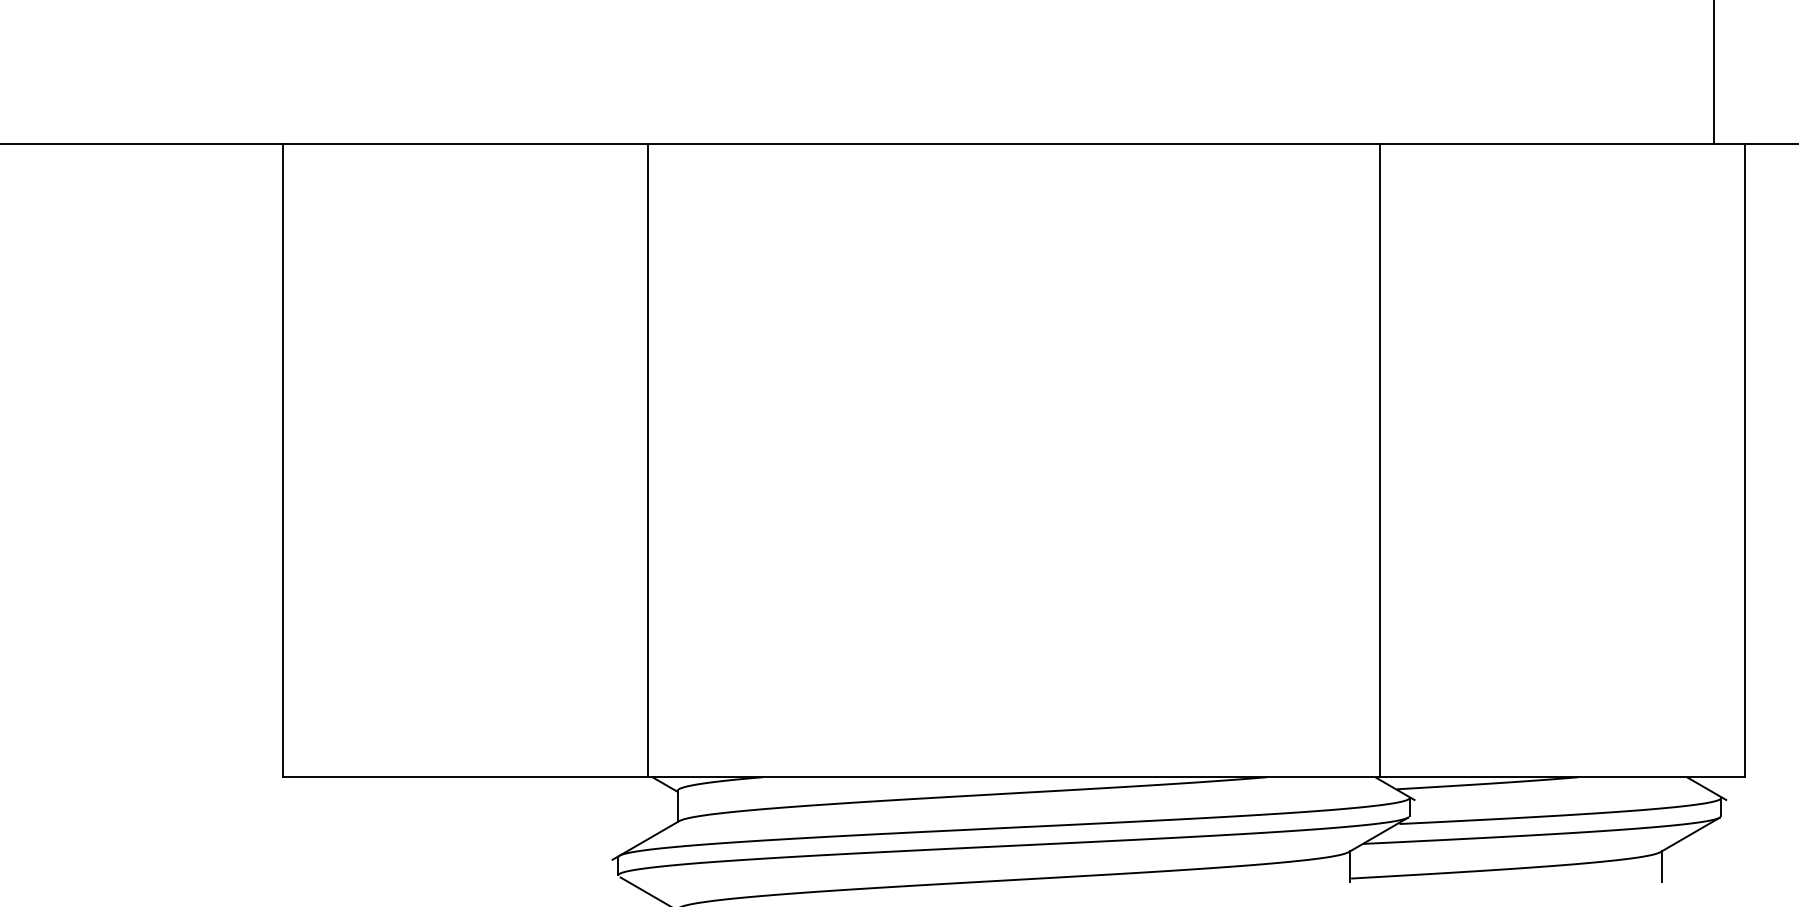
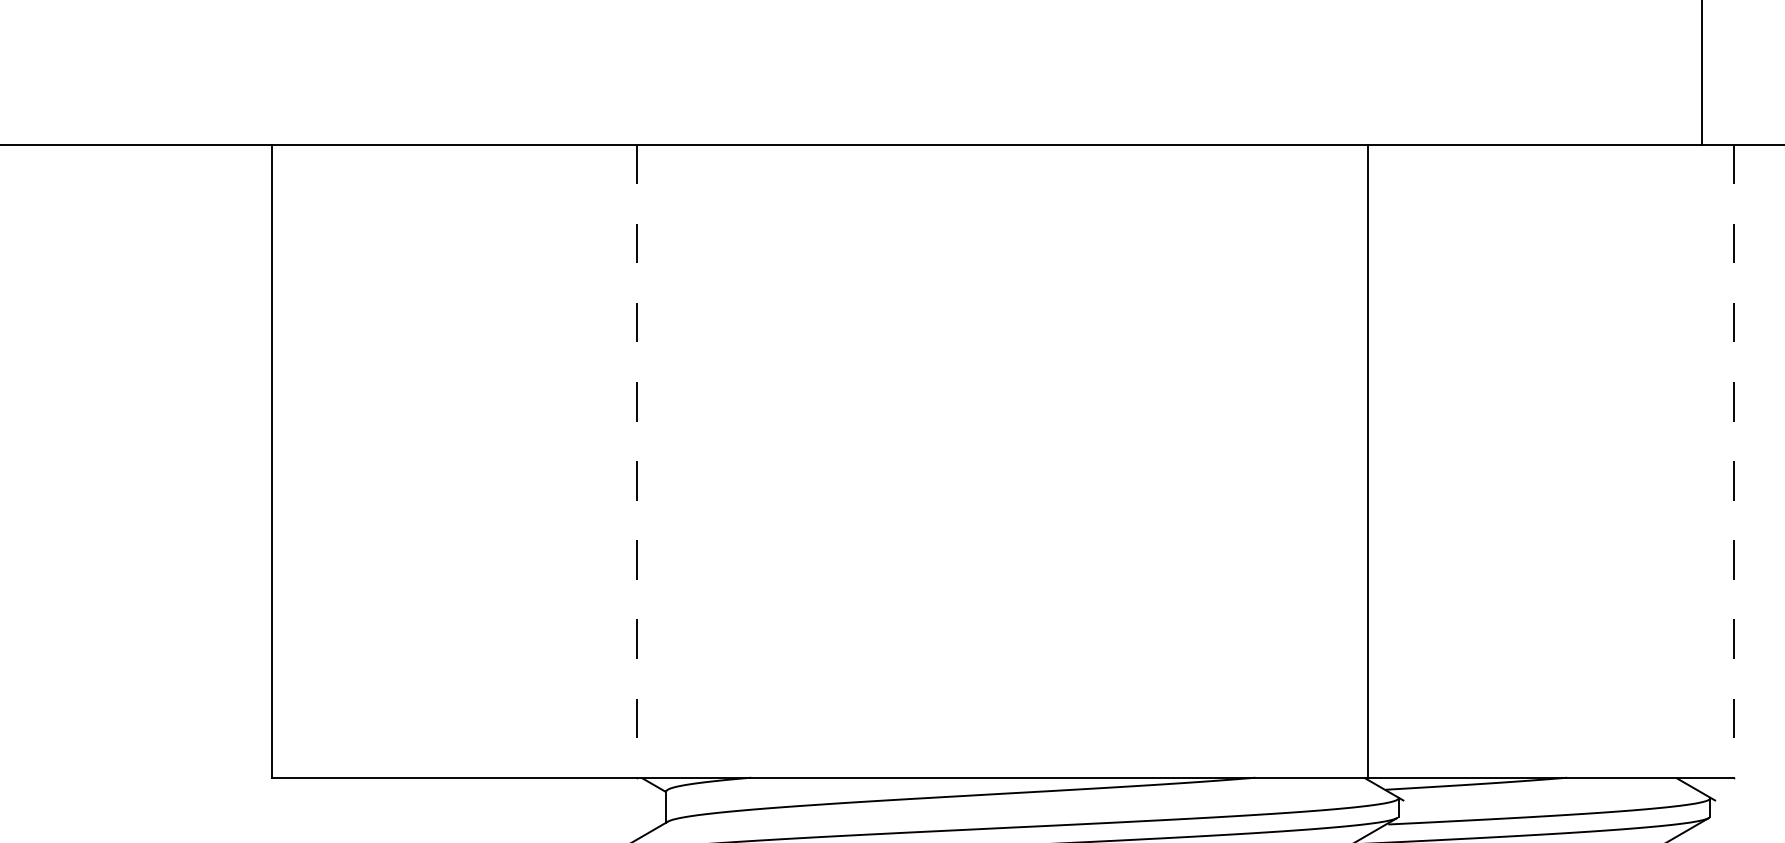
line: (648, 460) -> (637, 460), solid -> dashed
line: (1745, 460) -> (1734, 460), solid -> dashed

